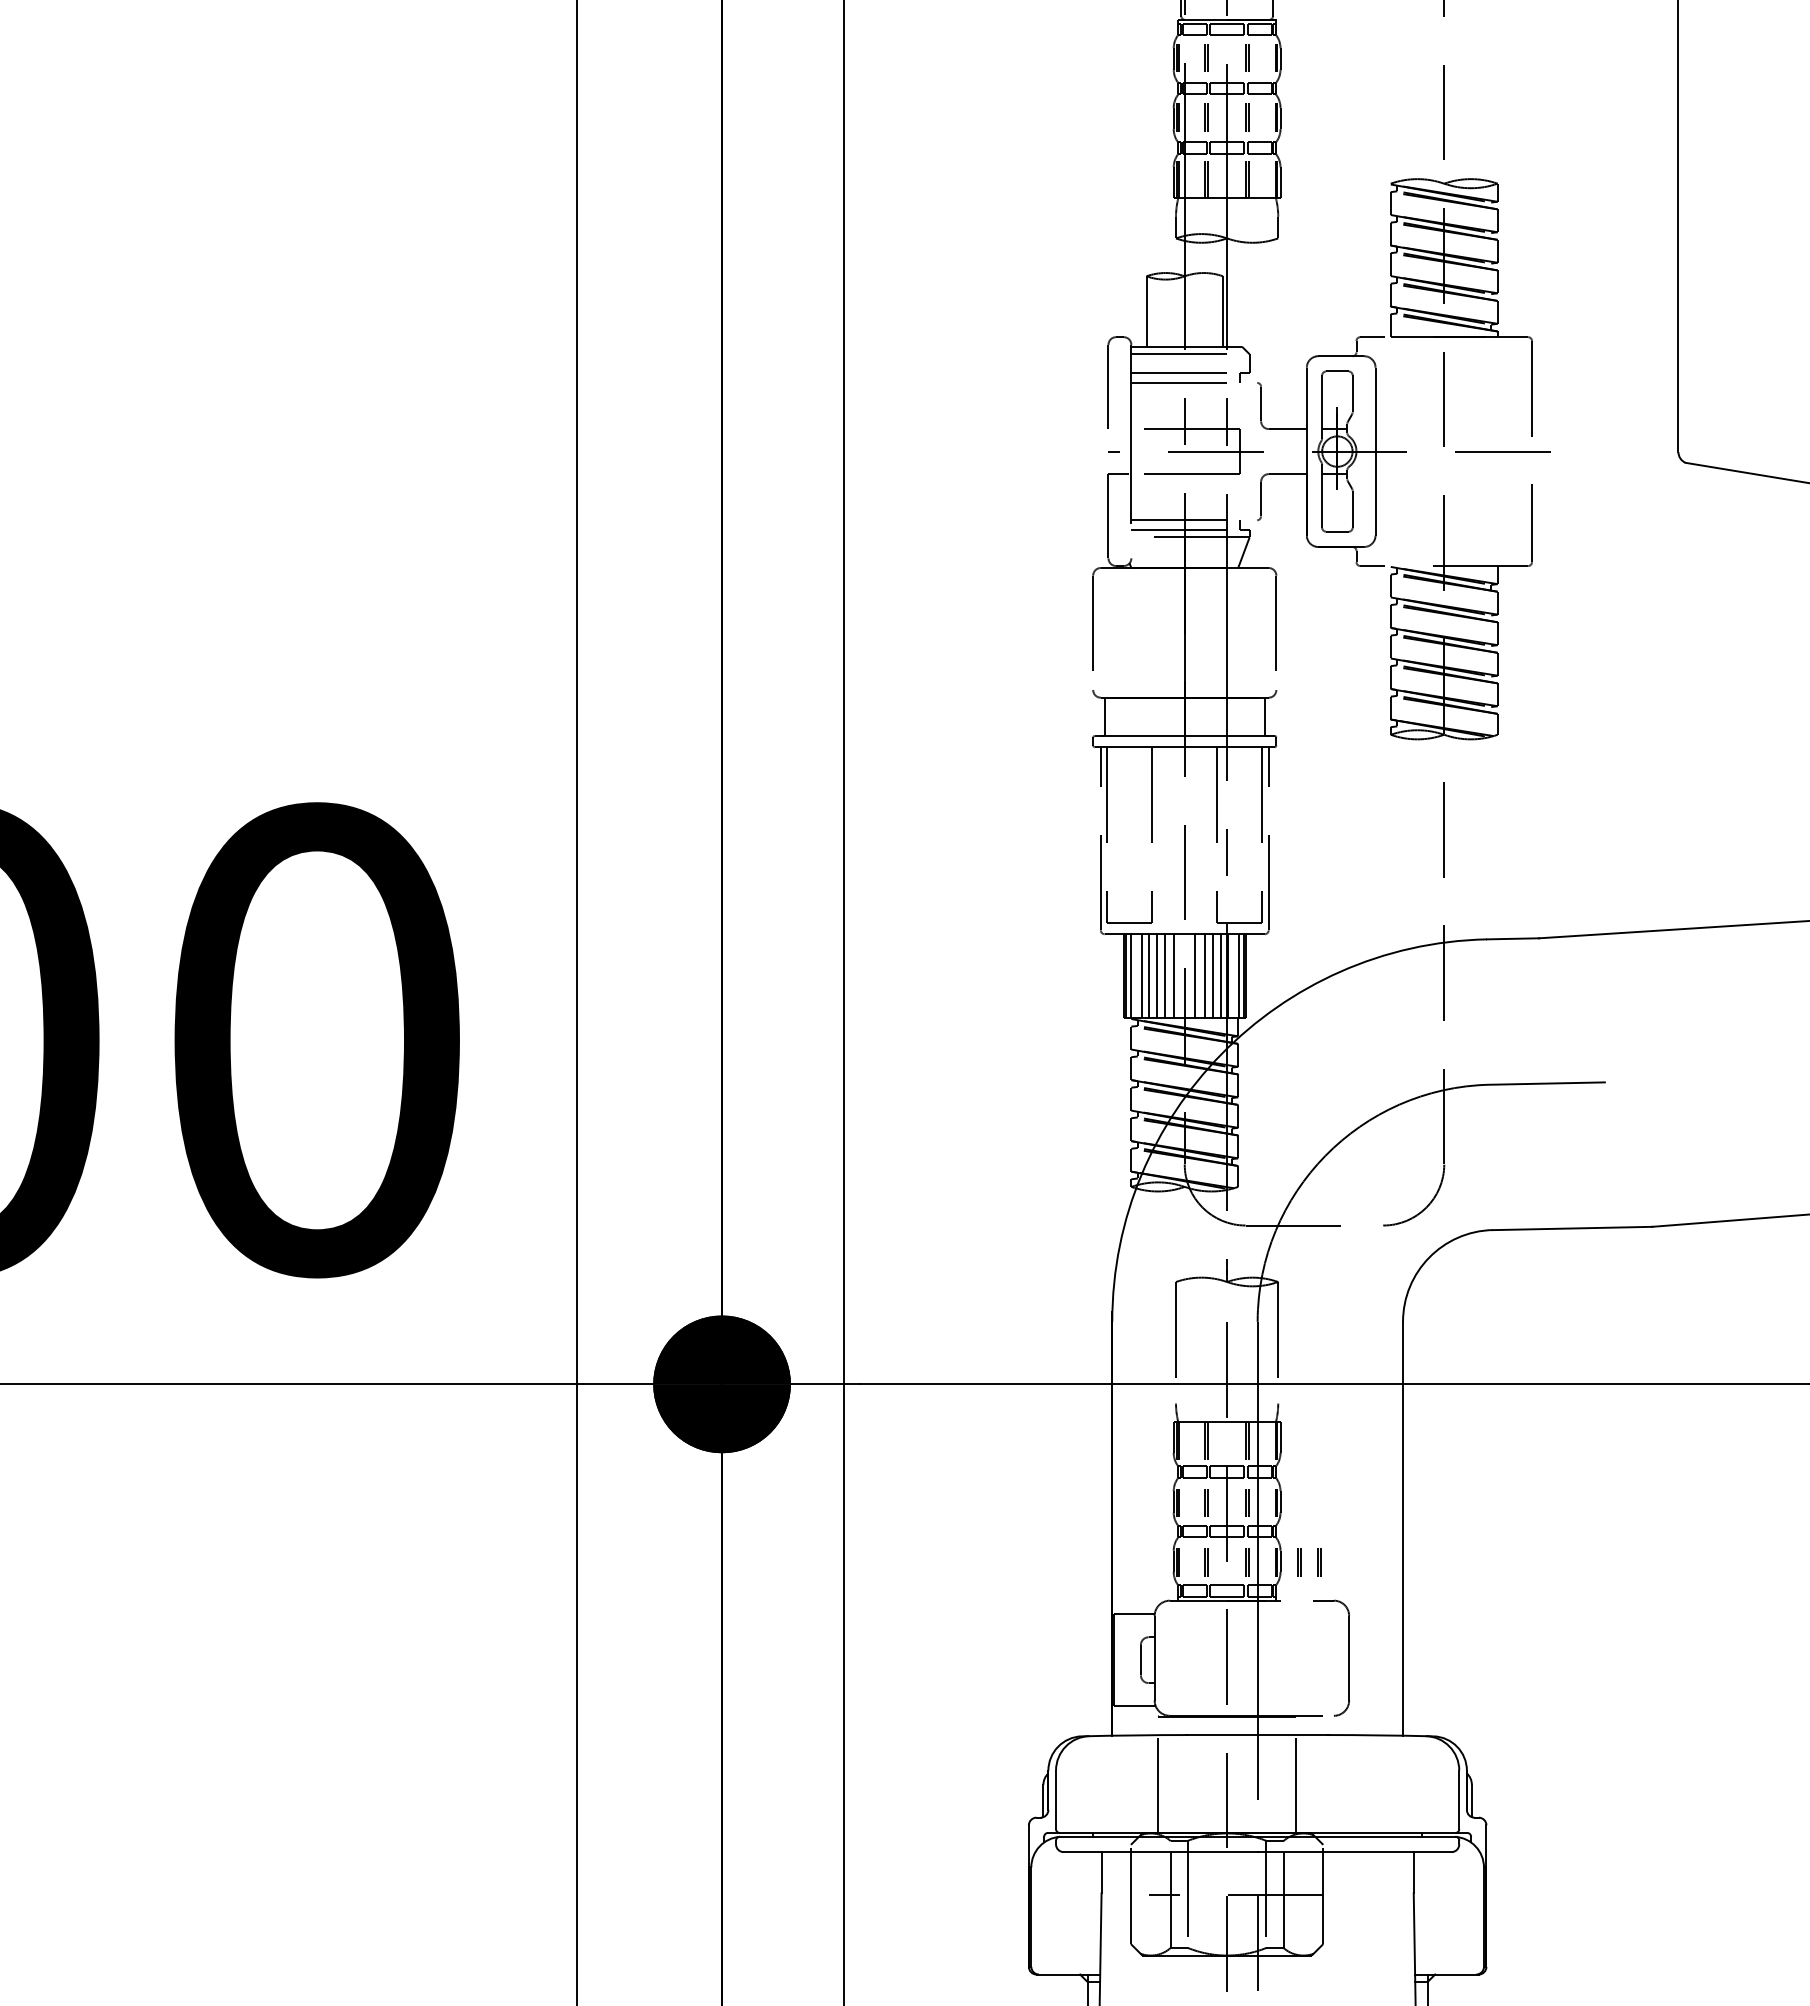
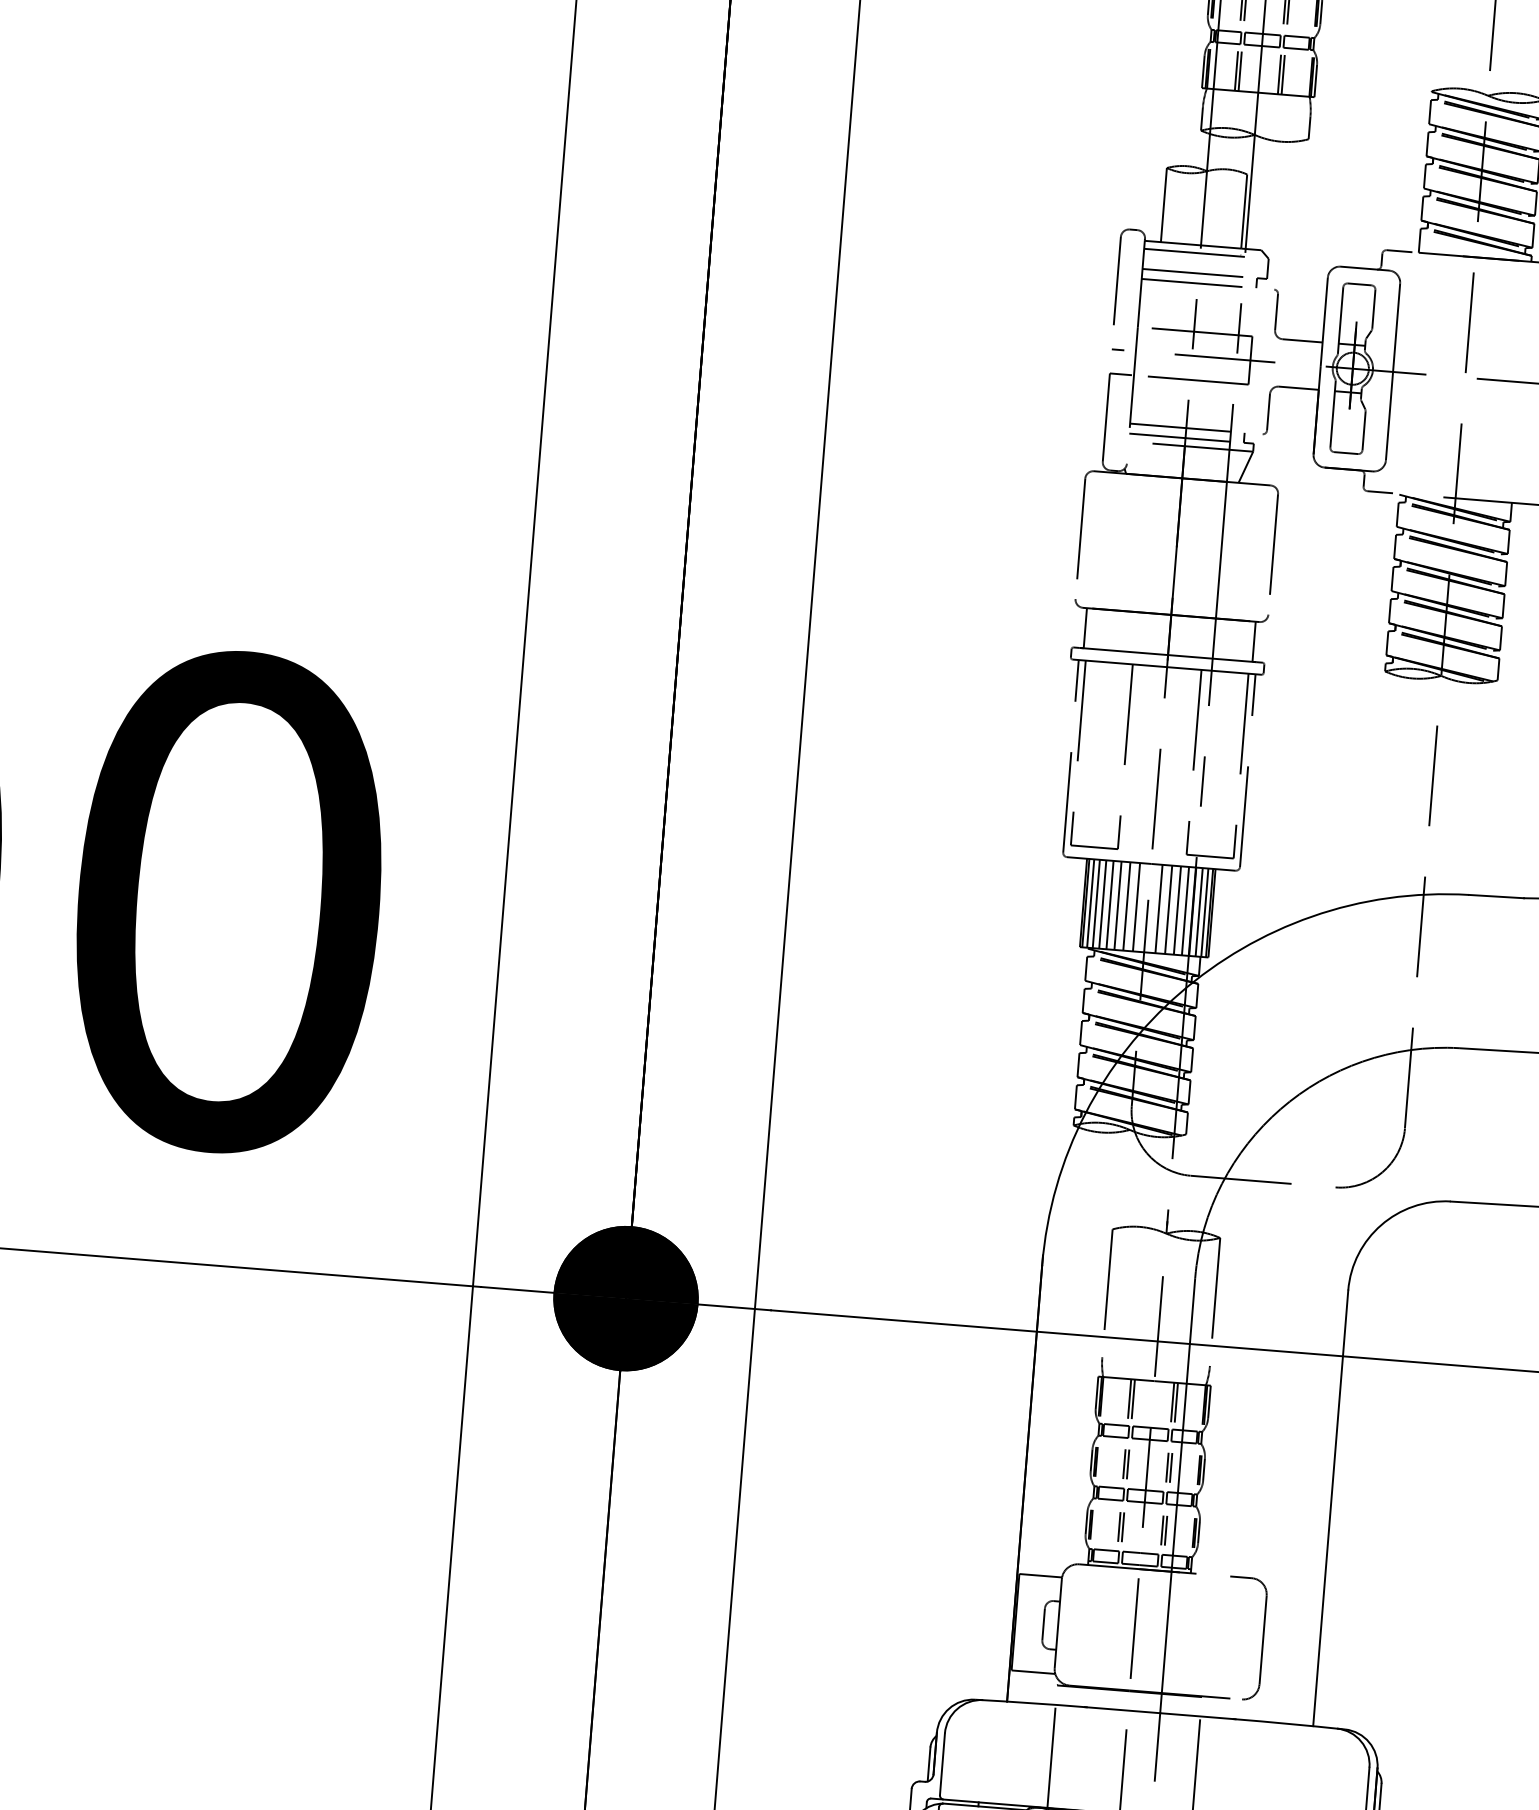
line: (1135, 976) -> (1095, 904), added
line: (1233, 976) -> (1199, 912), added
line: (1298, 1562) -> (1217, 1535), removed
line: (1318, 1562) -> (1238, 1536), removed

